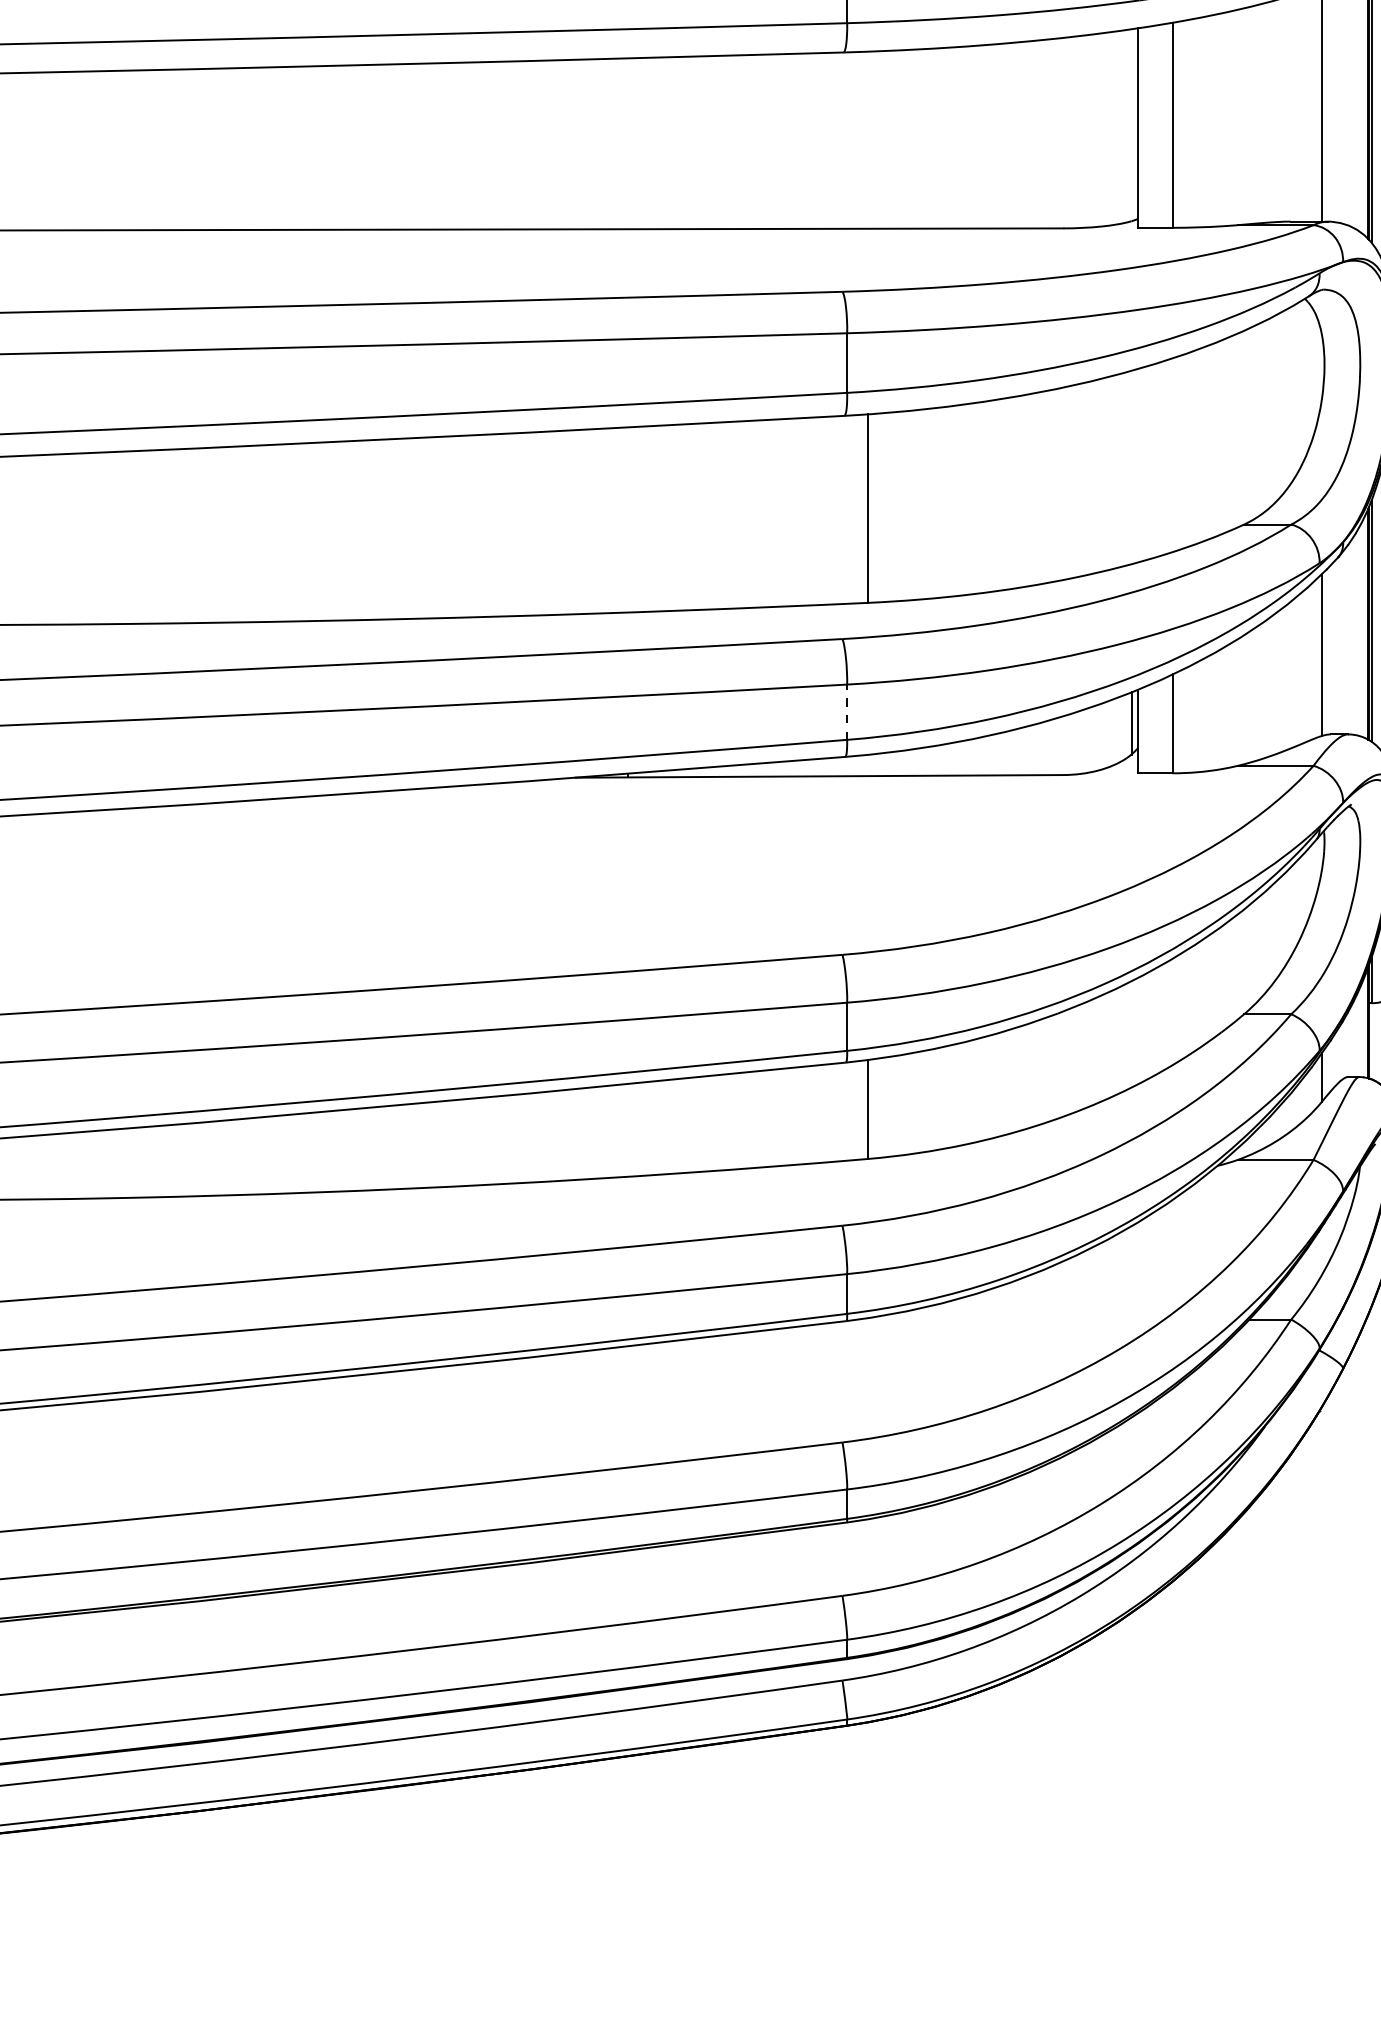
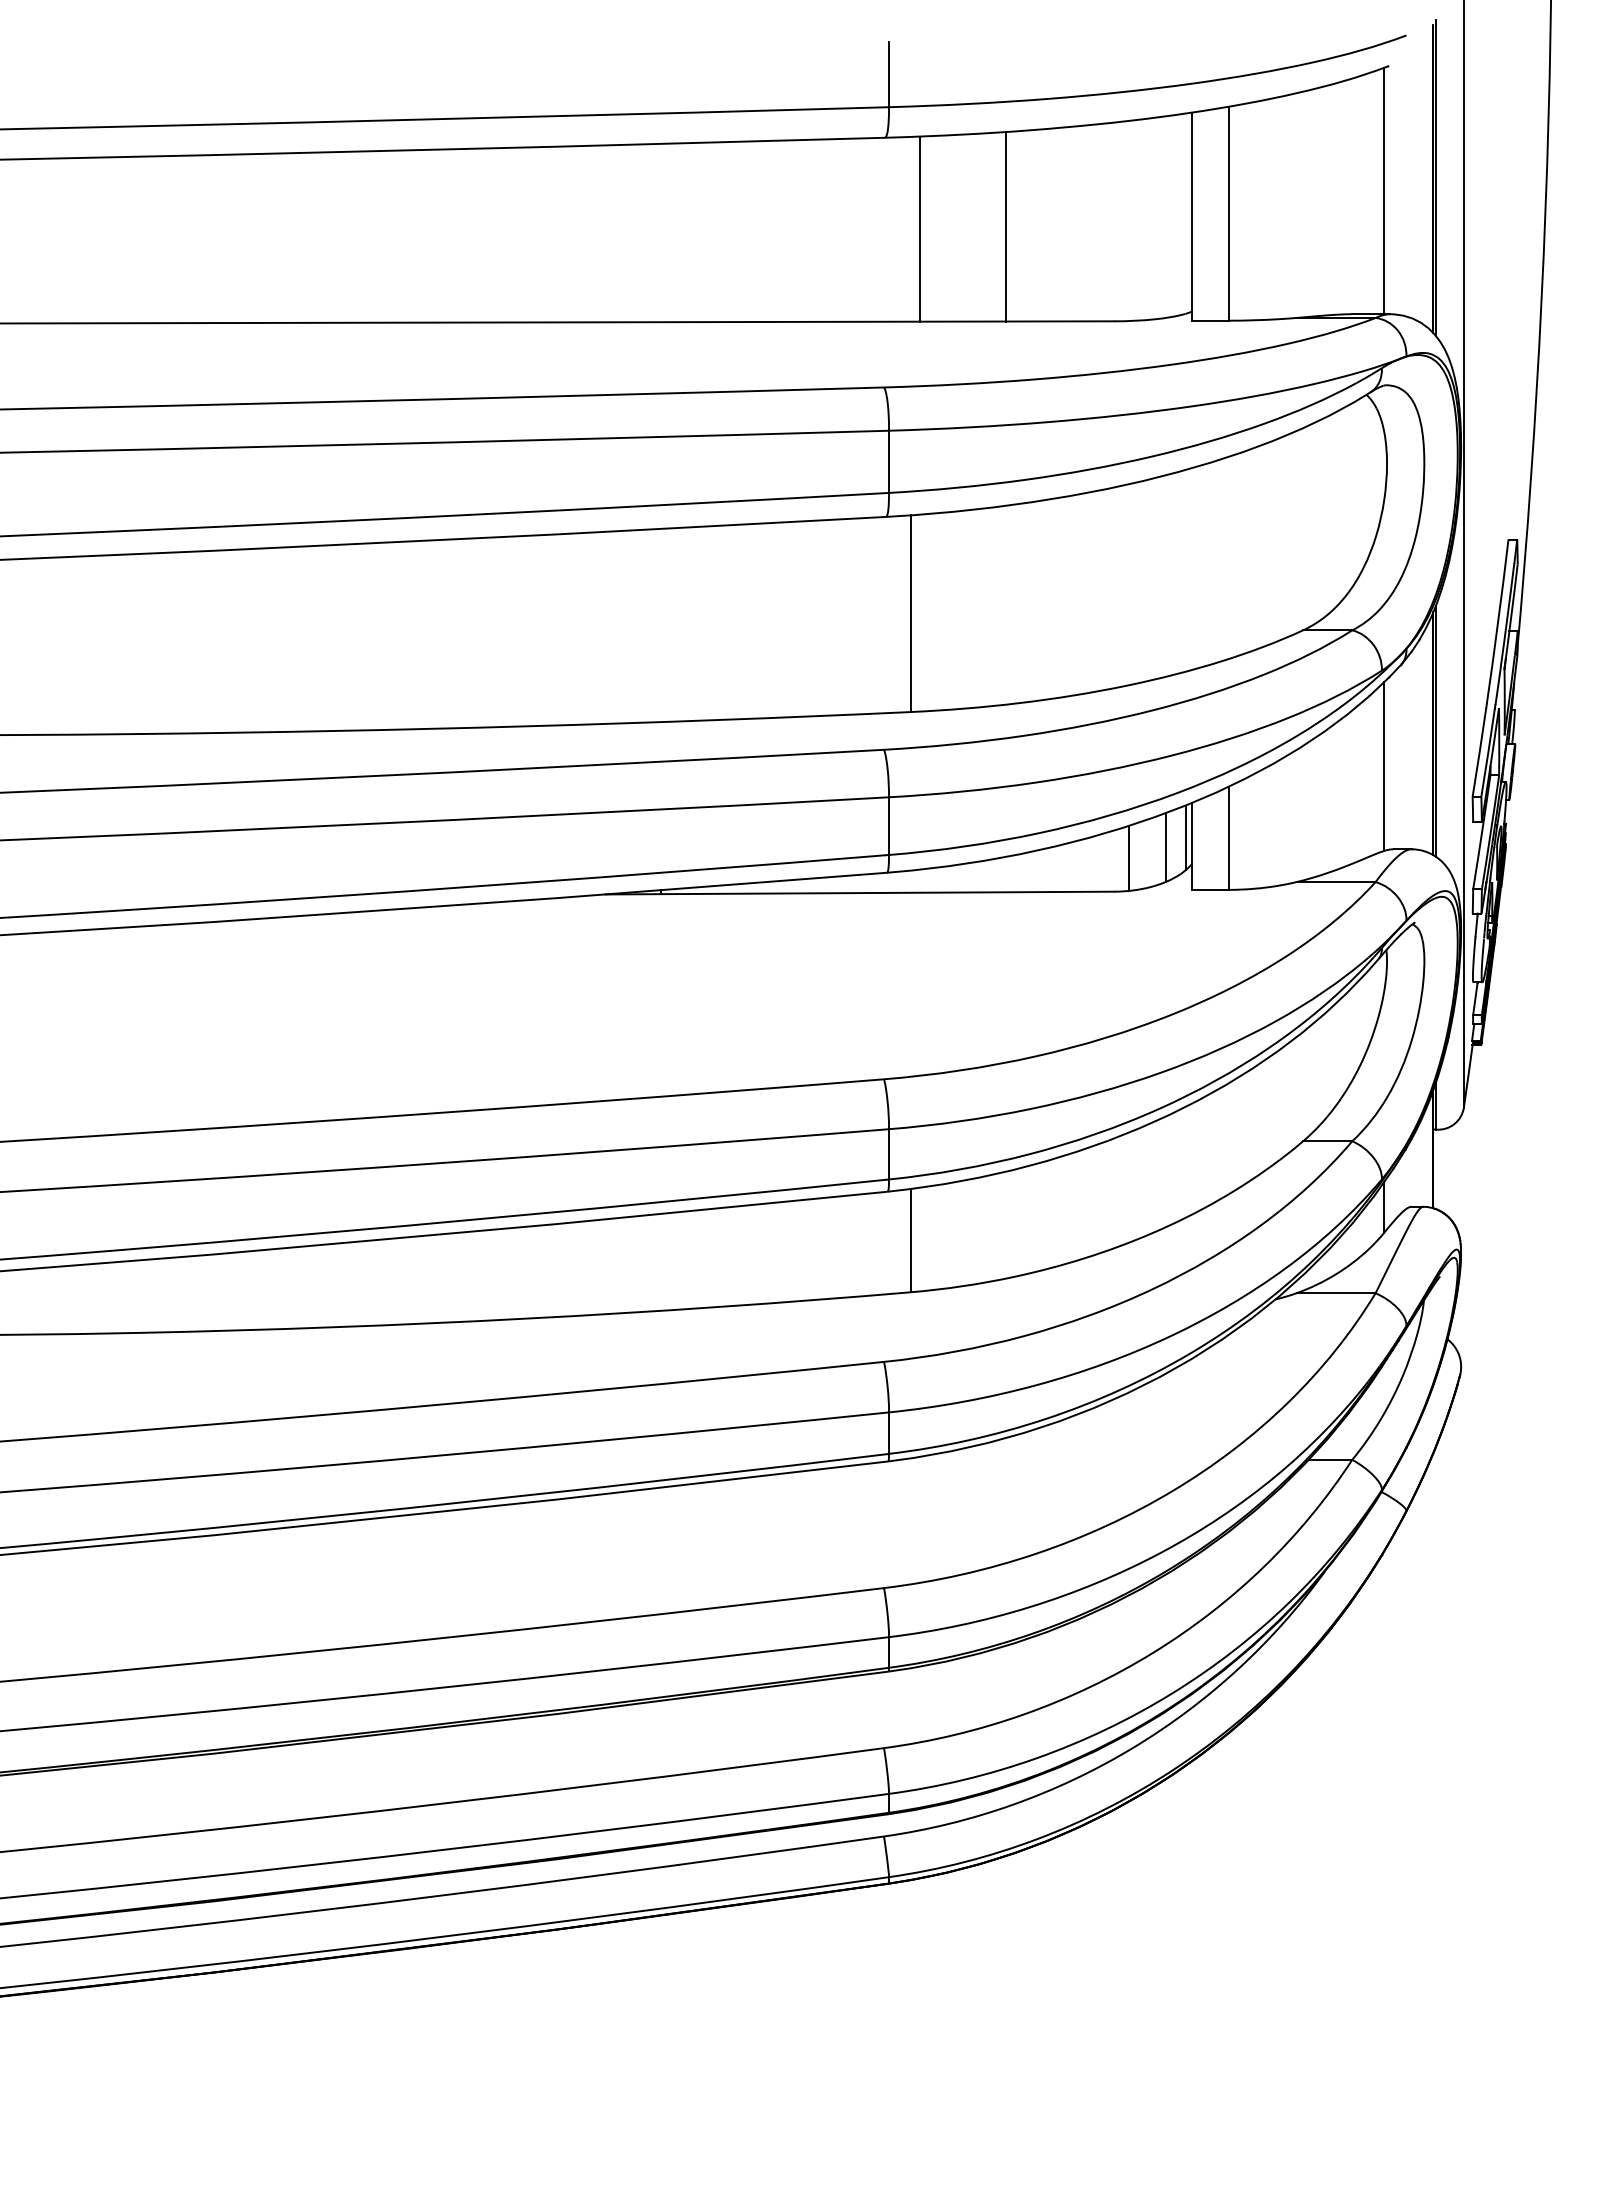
line: (959, 137) -> (1006, 226), added
line: (876, 139) -> (919, 228), added
line: (846, 712) -> (888, 826), dashed -> solid
line: (1113, 731) -> (1166, 846), added
line: (1077, 742) -> (1129, 857), added

